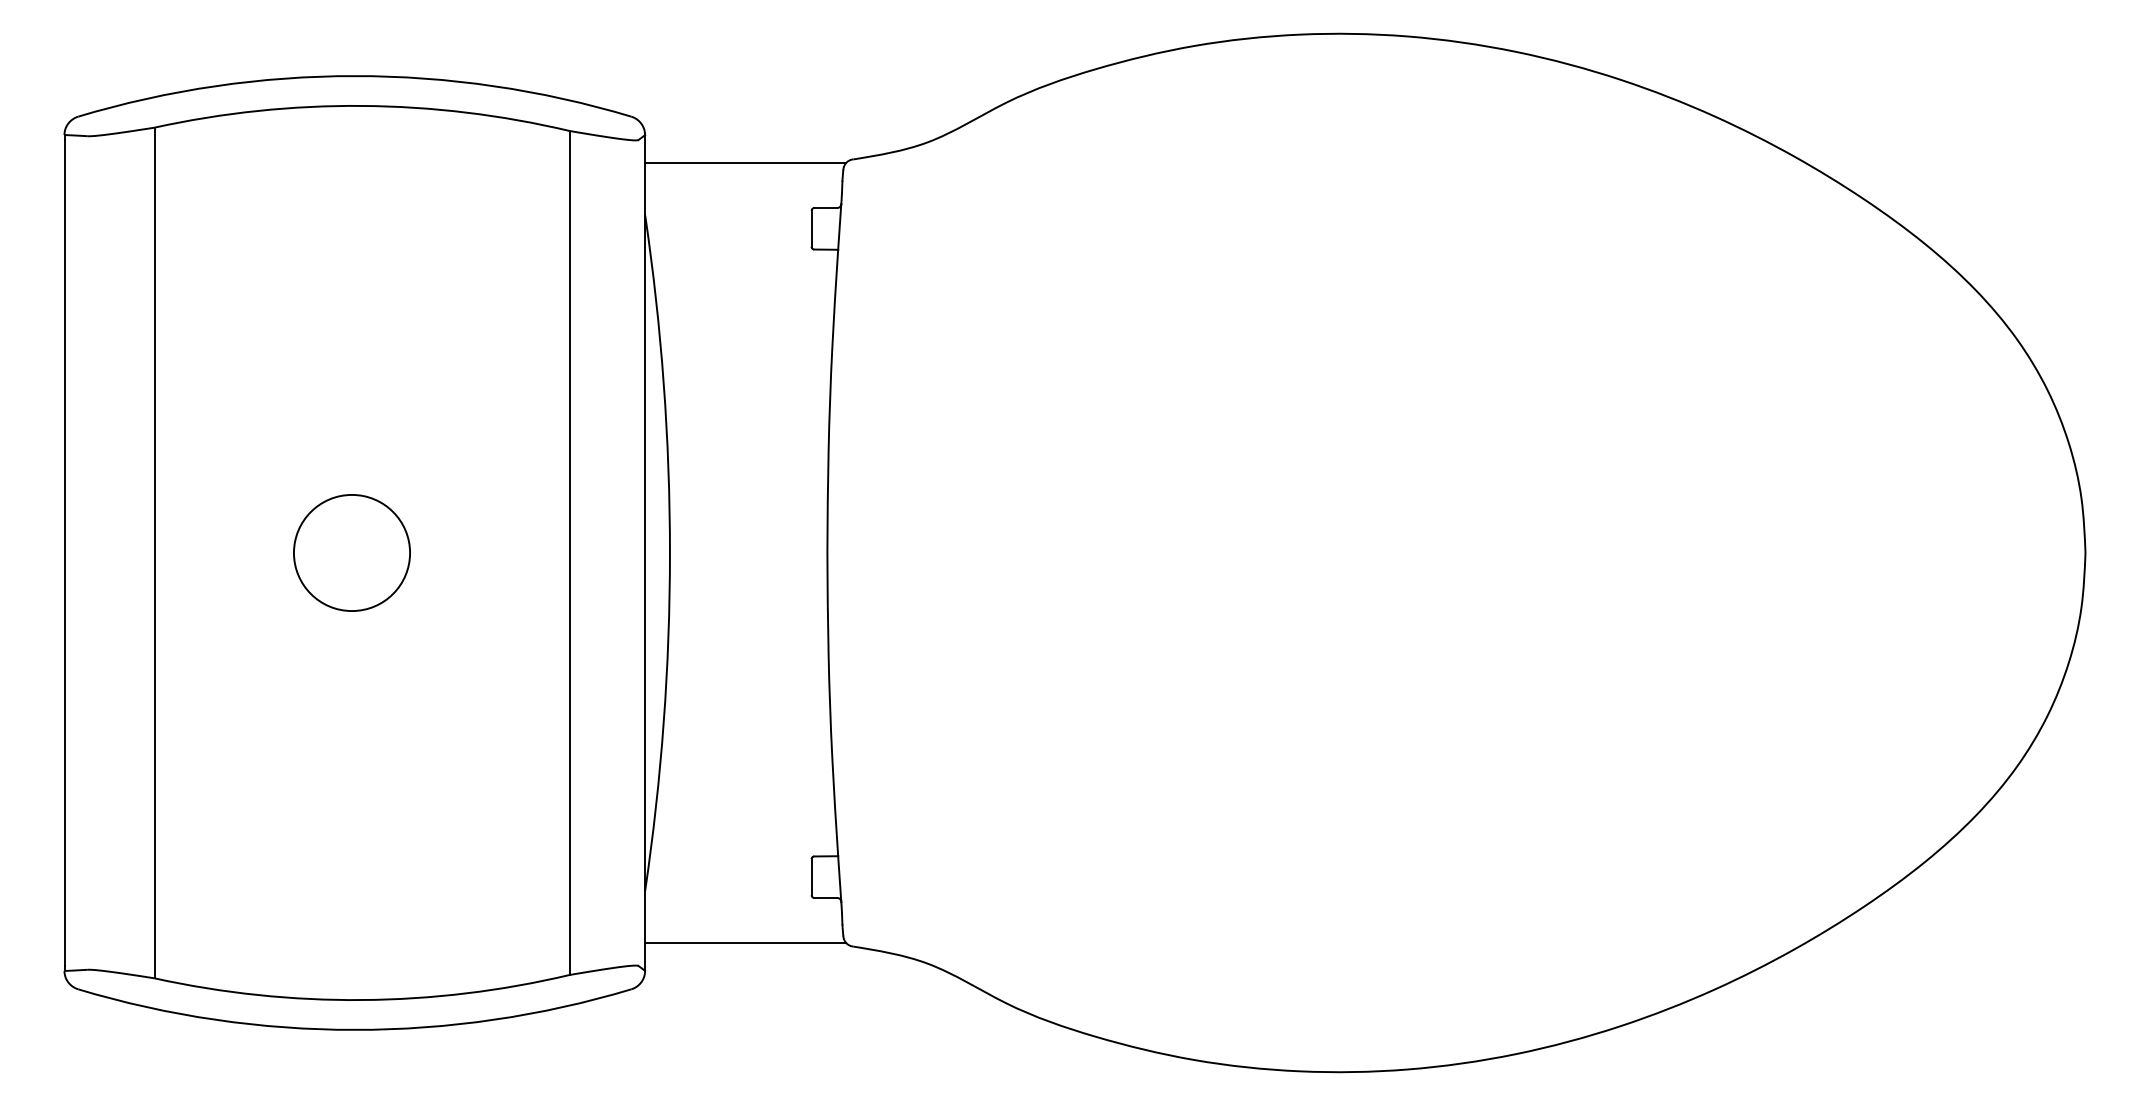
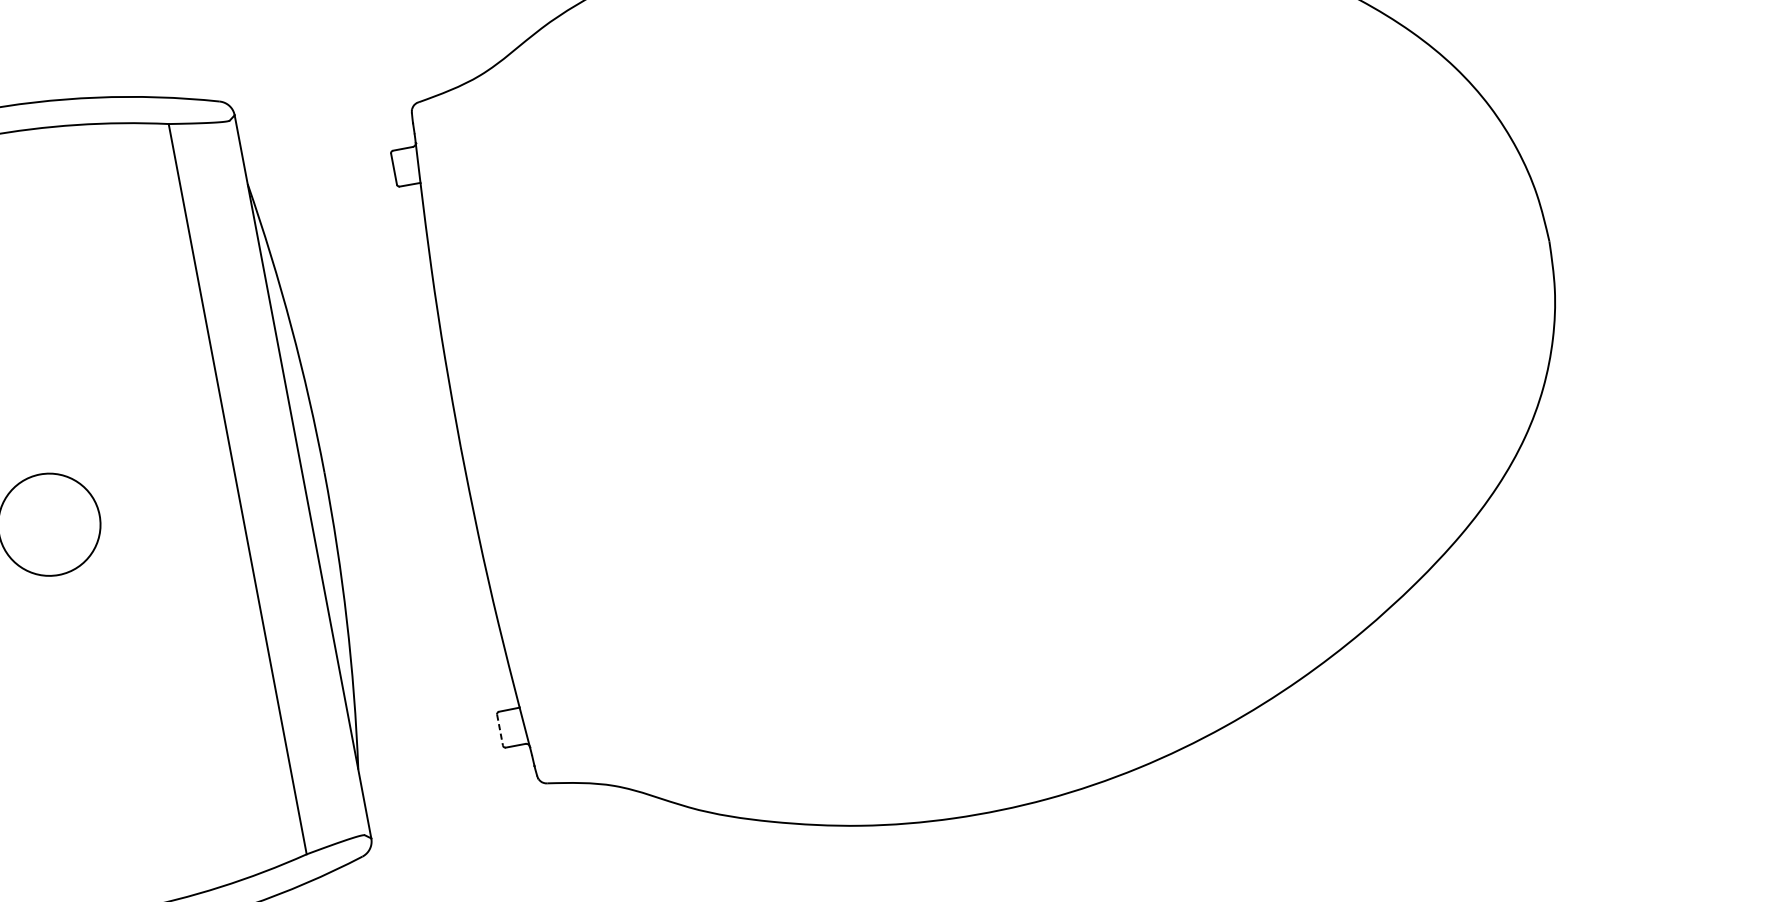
line: (745, 163) -> (326, 123), removed
line: (811, 877) -> (500, 730), solid -> dashed
line: (745, 942) -> (453, 797), removed

